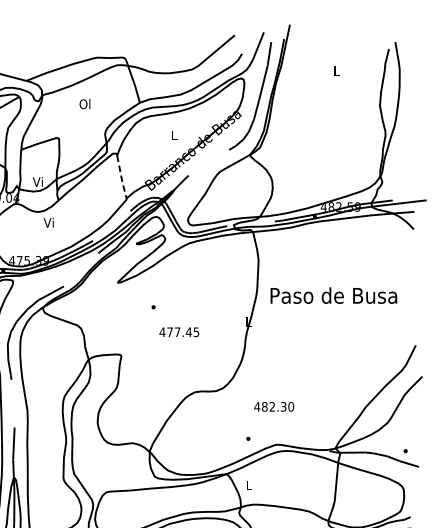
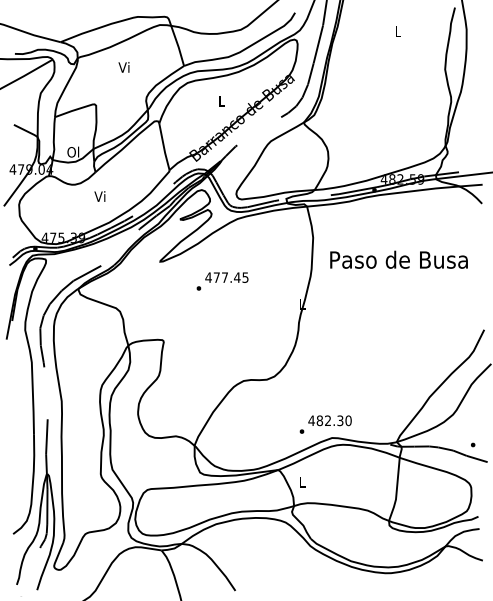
text: (85, 104) -> (124, 67), Ol -> Vi
line: (121, 177) -> (164, 147), dashed -> solid
text: (38, 181) -> (73, 151), Vi -> Ol
text: (48, 222) -> (99, 196), moved
text: (333, 295) -> (398, 259), moved
text: (178, 332) -> (226, 277), moved
text: (273, 406) -> (329, 420), moved

